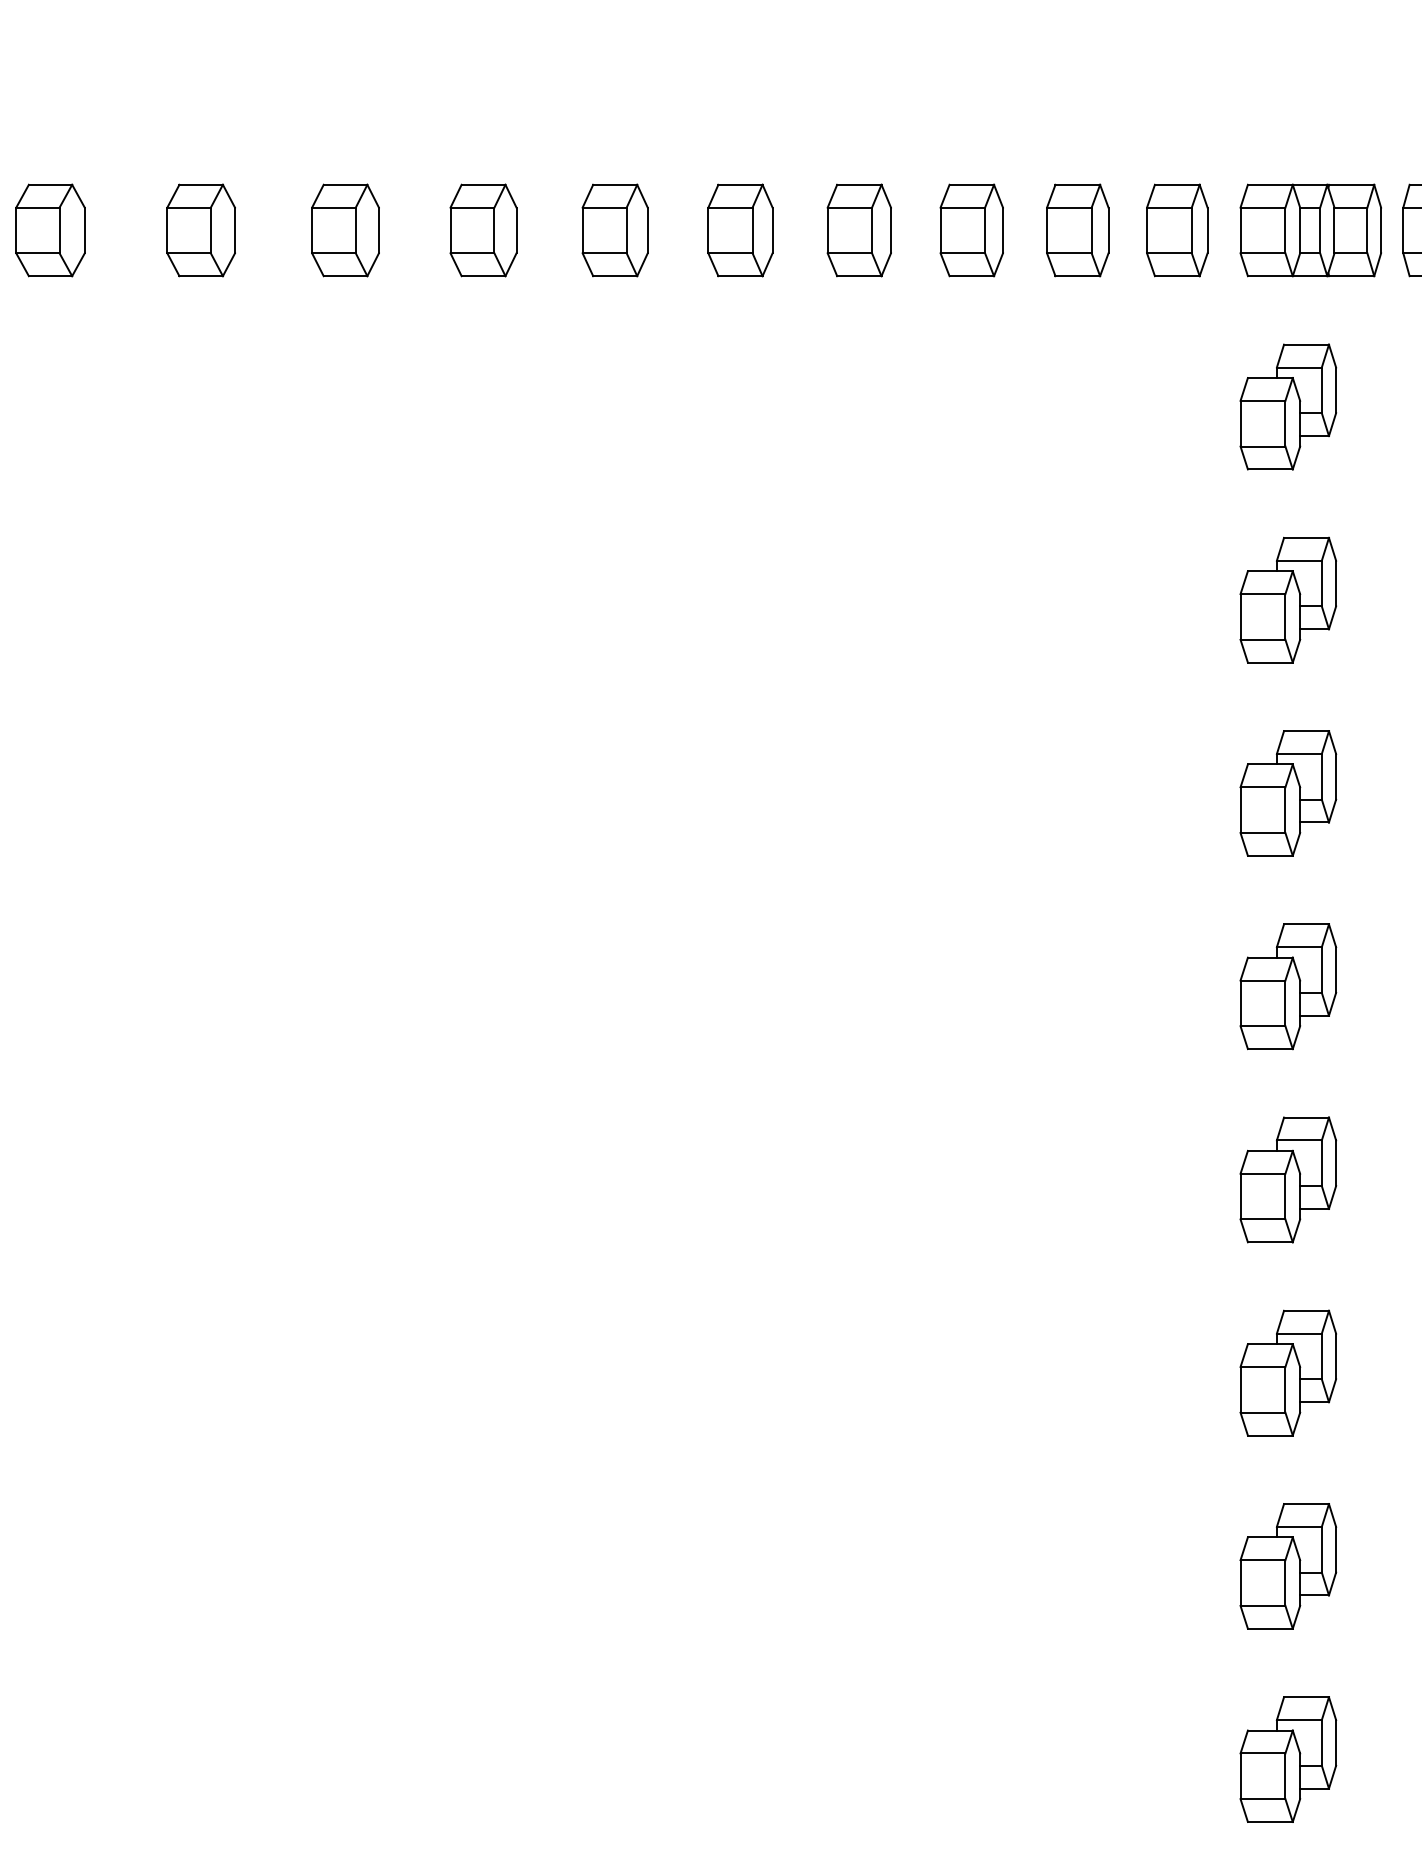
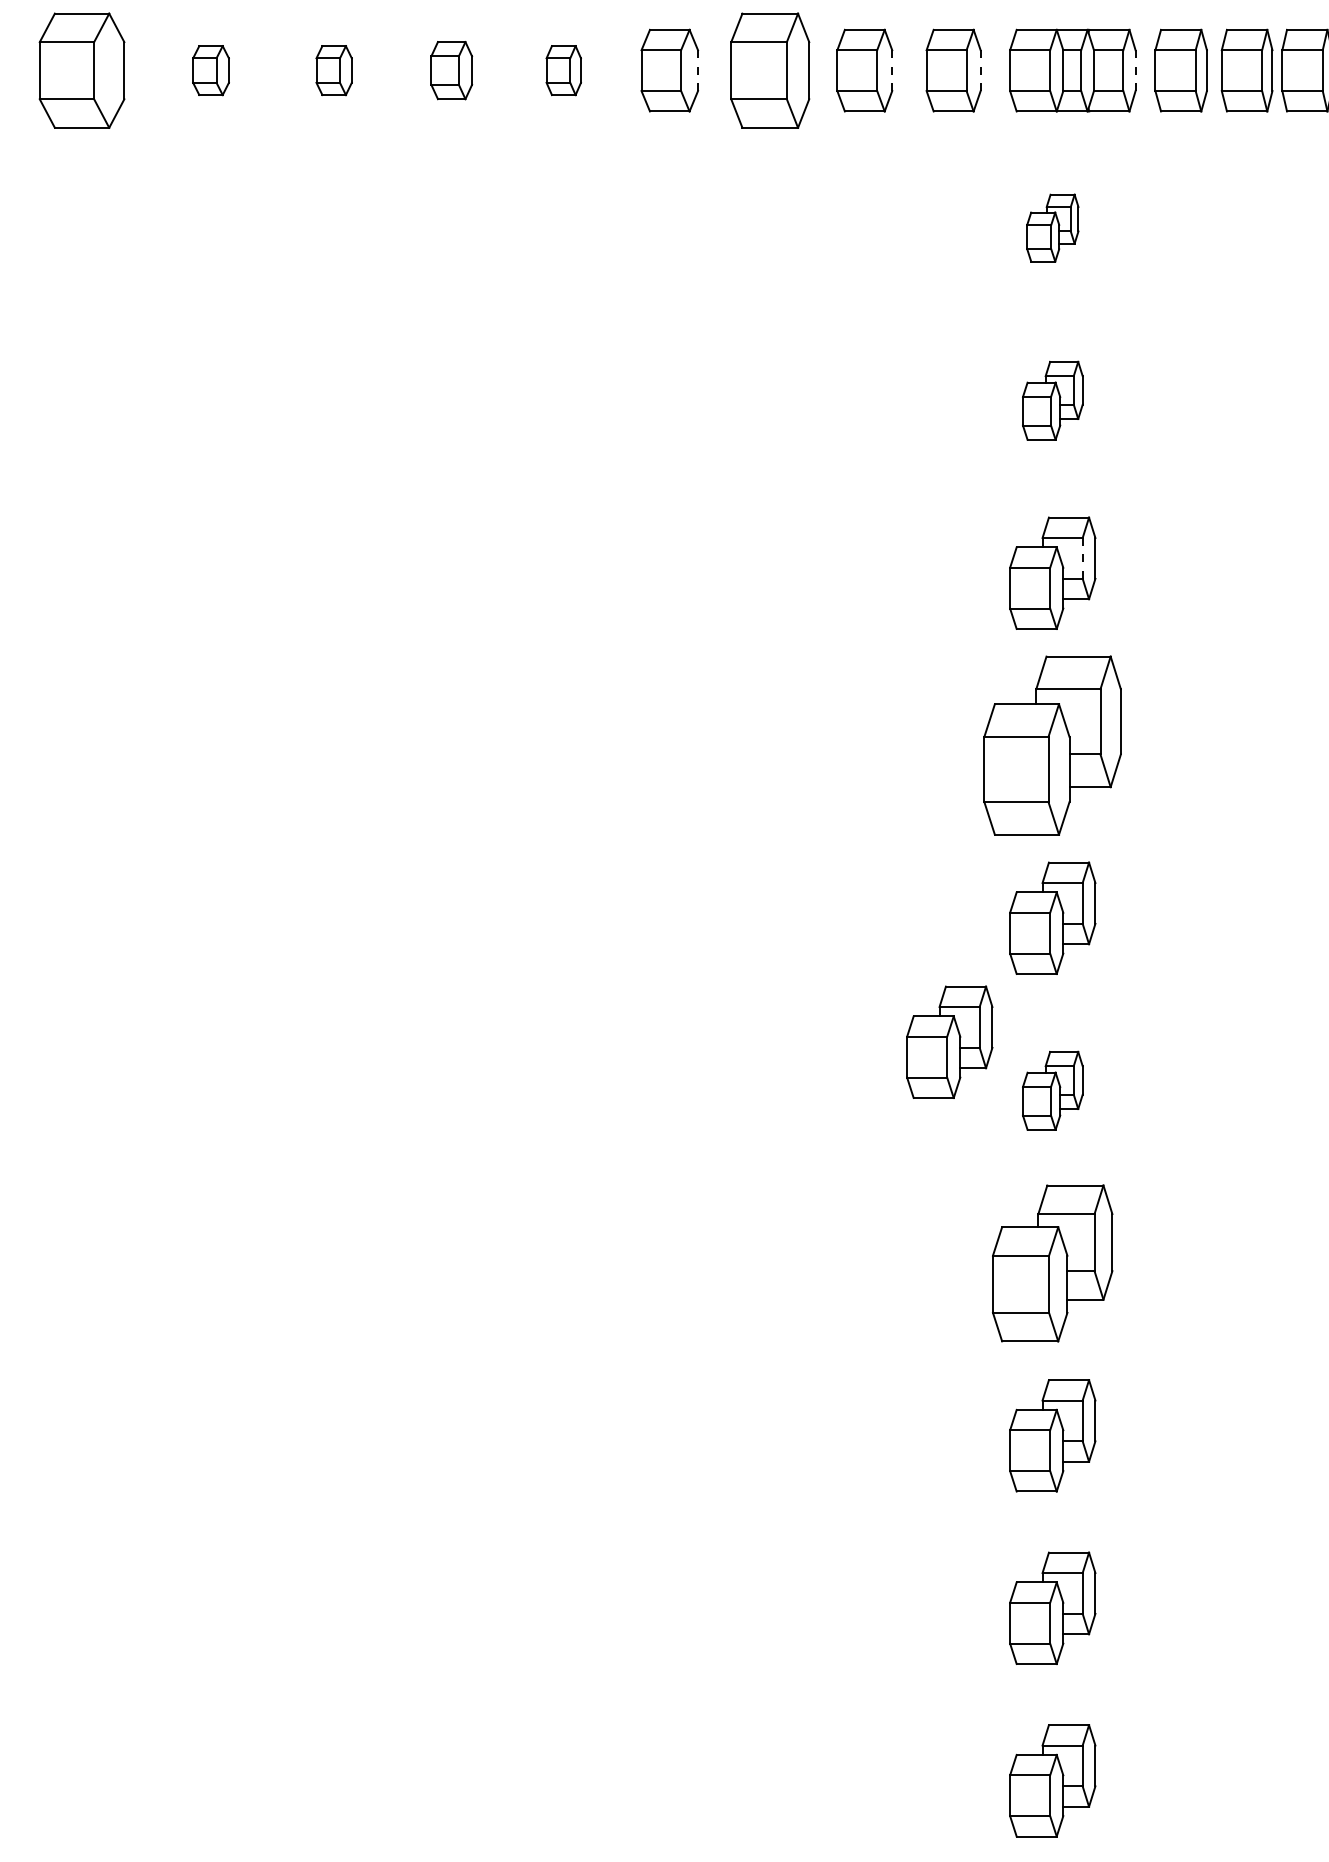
part: (201, 230) -> (82, 70), size x1.4
part: (344, 230) -> (210, 70), size x0.6
part: (482, 230) -> (333, 70), size x0.6
part: (614, 230) -> (451, 70), size x0.7
part: (740, 230) -> (563, 70), size x0.6
line: (891, 230) -> (698, 70), solid -> dashed
part: (971, 230) -> (769, 70), size x1.4
line: (1108, 230) -> (892, 70), solid -> dashed
line: (1207, 230) -> (980, 70), solid -> dashed
line: (1380, 230) -> (1135, 70), solid -> dashed
part: (1288, 406) -> (1052, 227), size x0.6
part: (1288, 599) -> (1052, 400), size x0.7
line: (1321, 776) -> (1082, 558), solid -> dashed
part: (1288, 986) -> (1052, 745), size x1.6
part: (1172, 1317) -> (949, 1041), added
part: (1288, 1372) -> (1052, 1090), size x0.7
part: (1288, 1565) -> (1052, 1262), size x1.4

